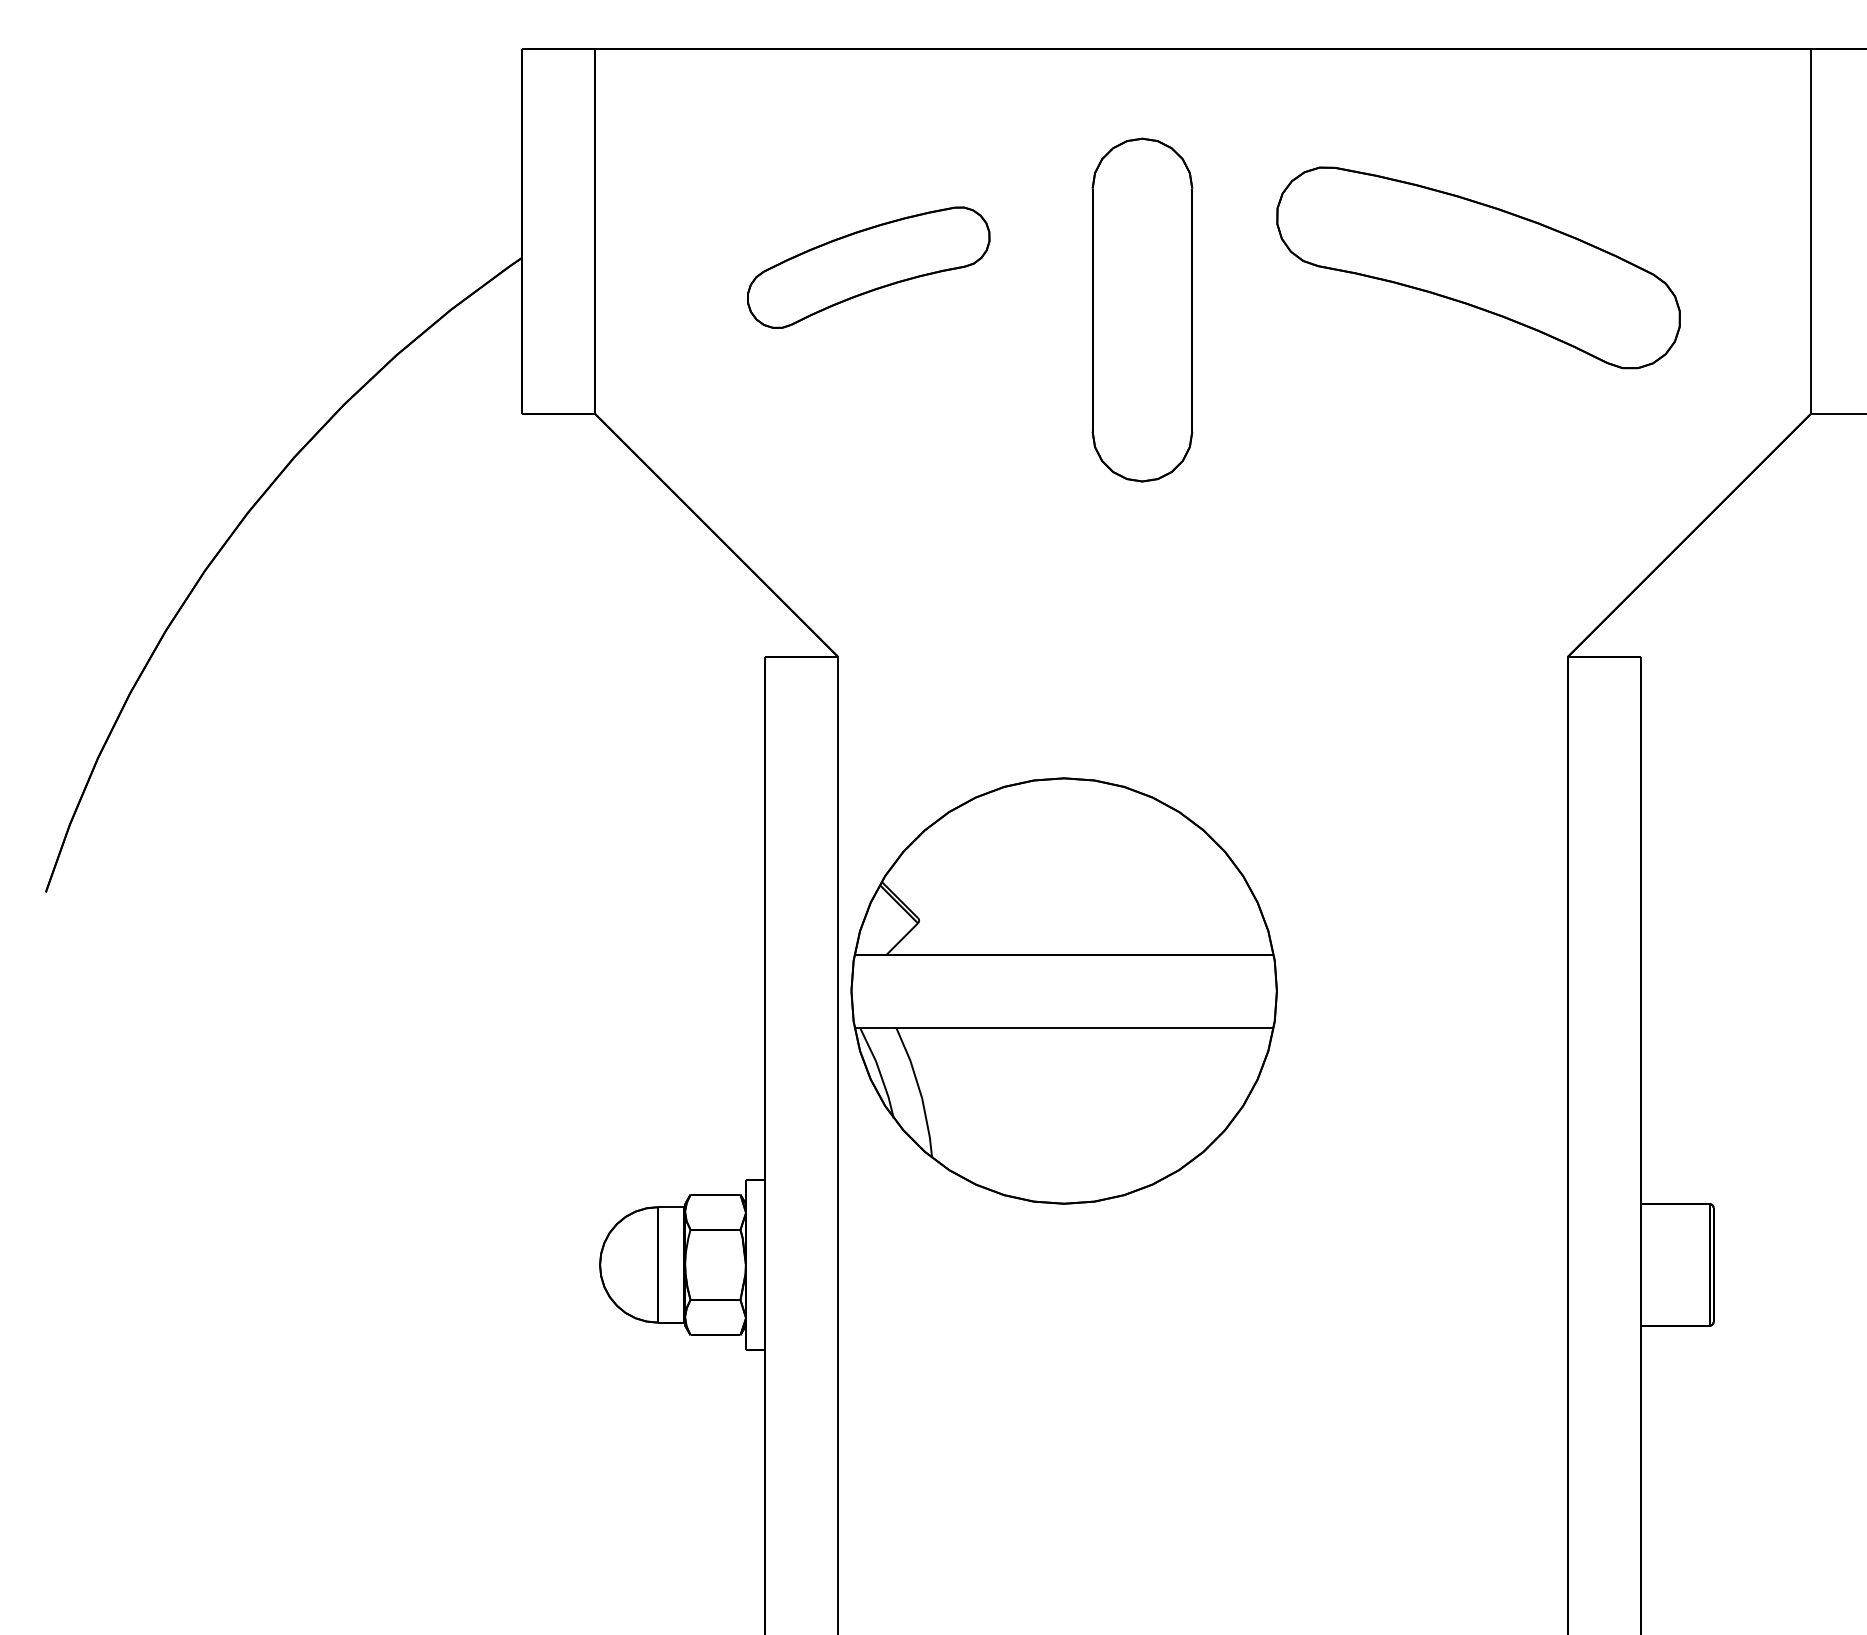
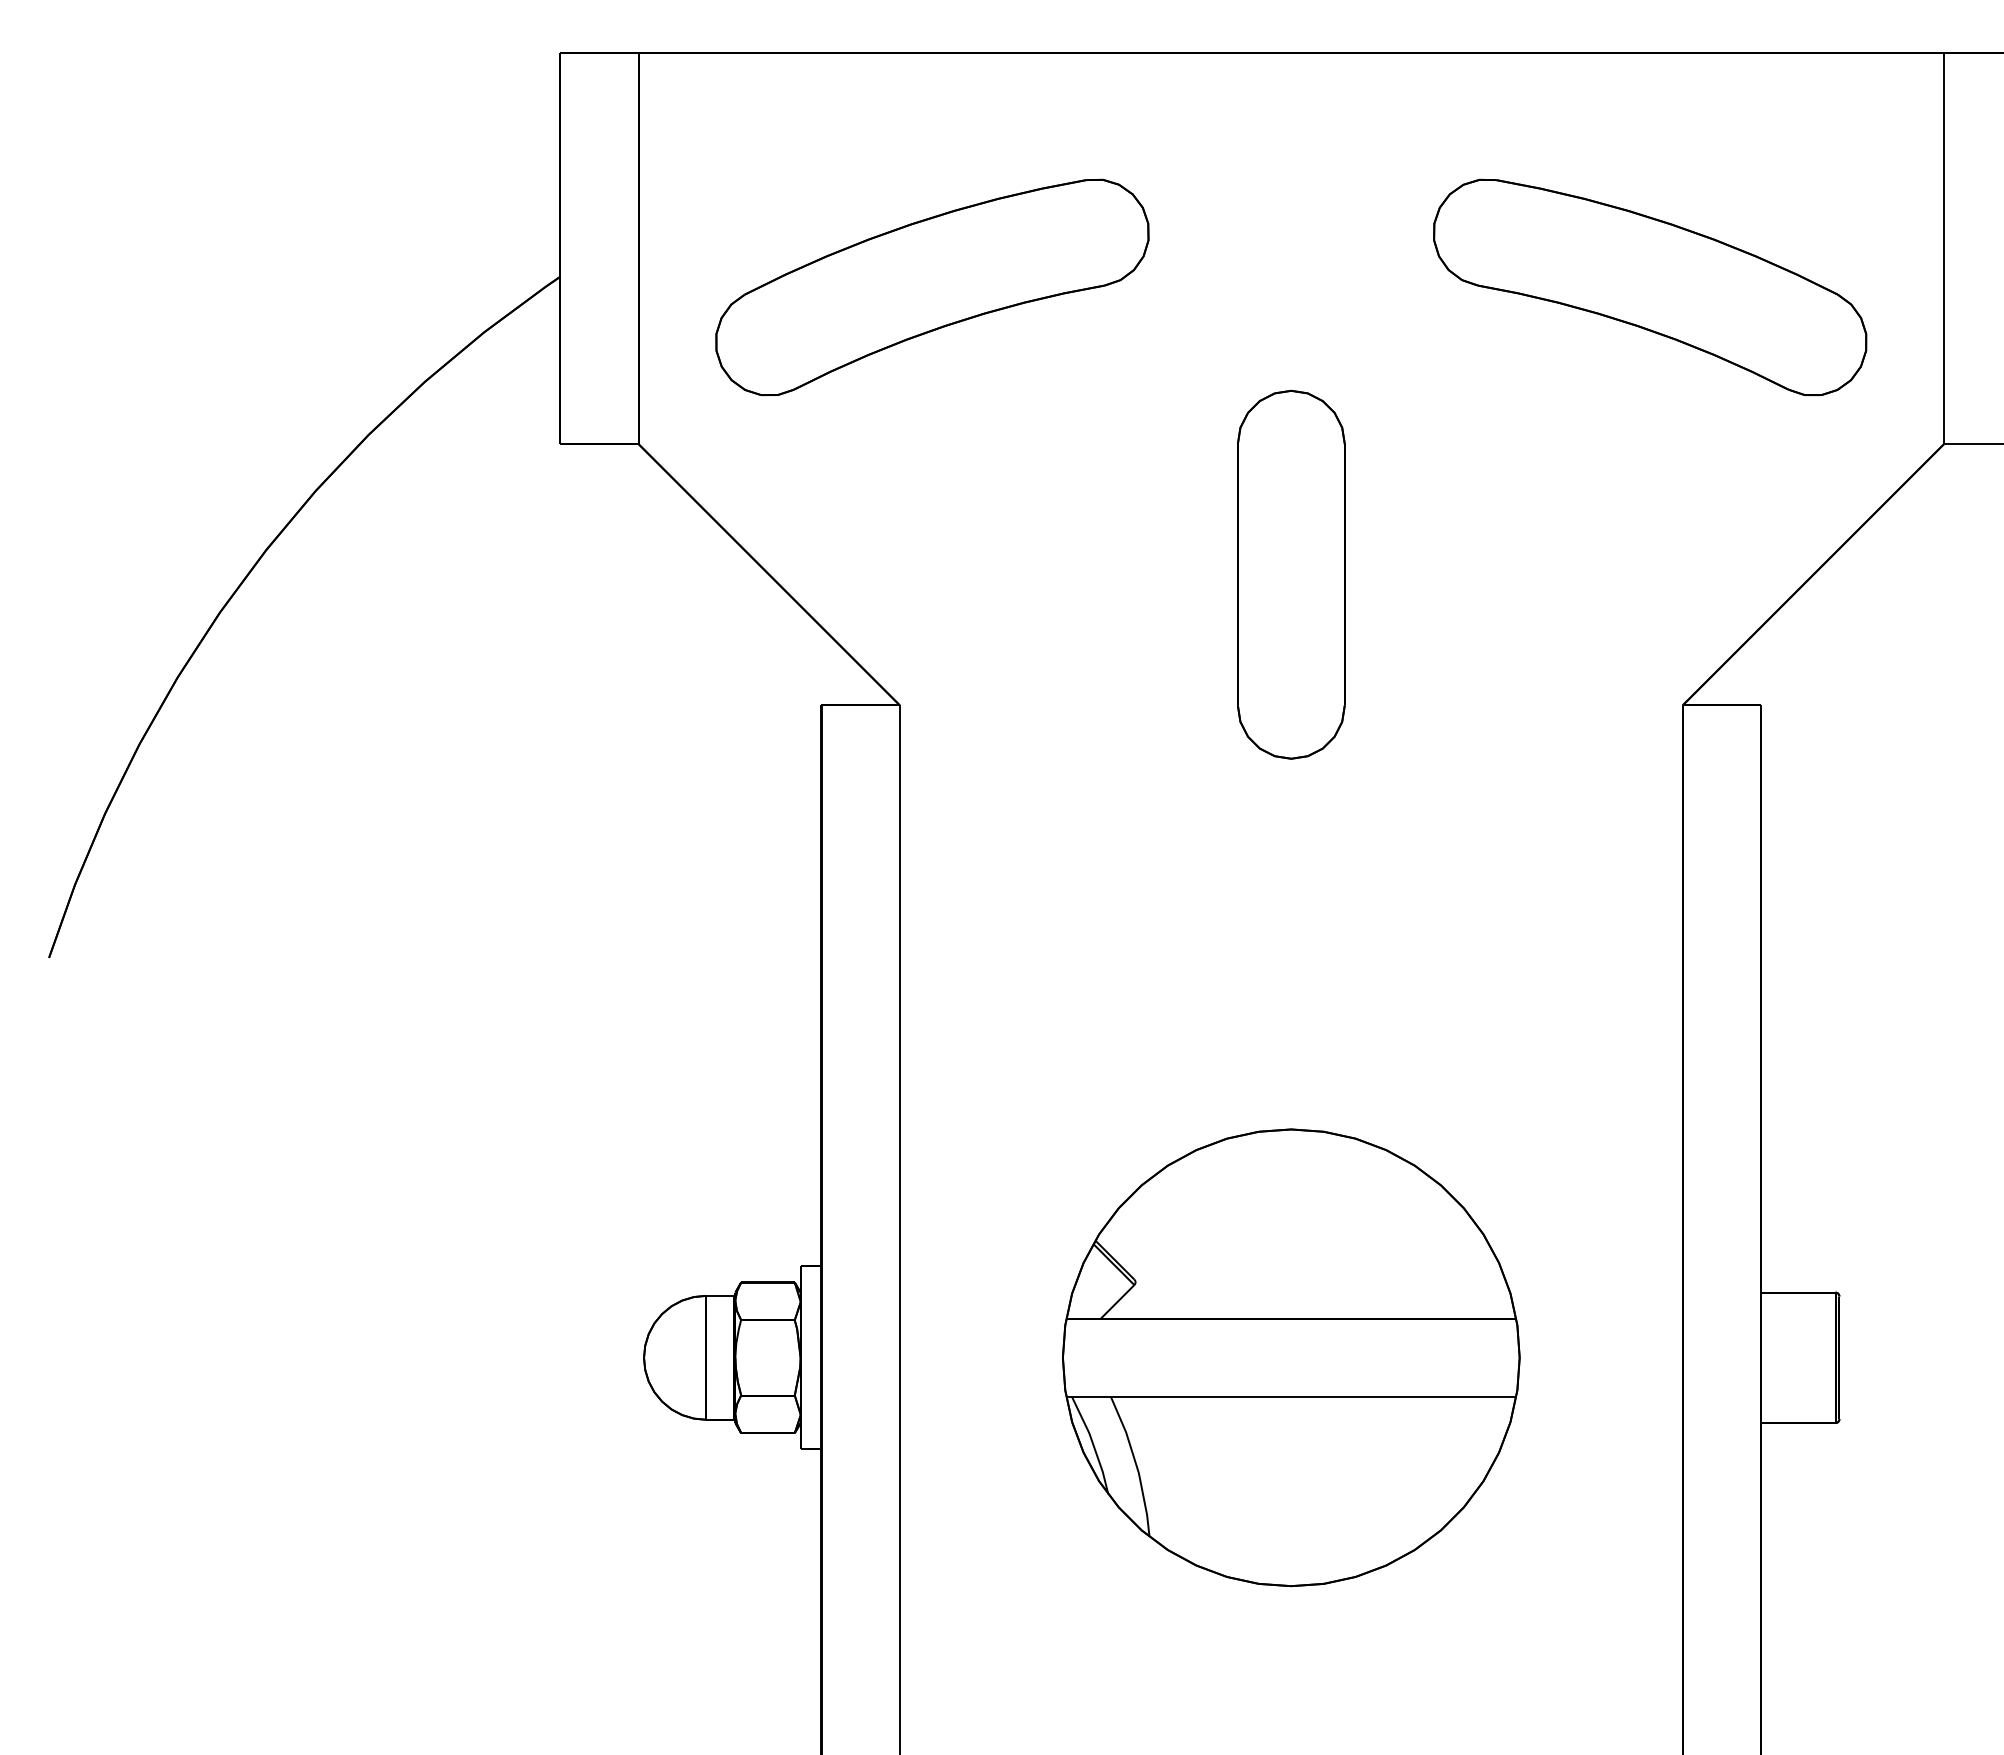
part: (868, 266) -> (932, 286), size x1.67
part: (1478, 266) -> (1650, 286), moved
part: (1142, 309) -> (1291, 574), moved
part: (1064, 990) -> (1291, 1357), moved

